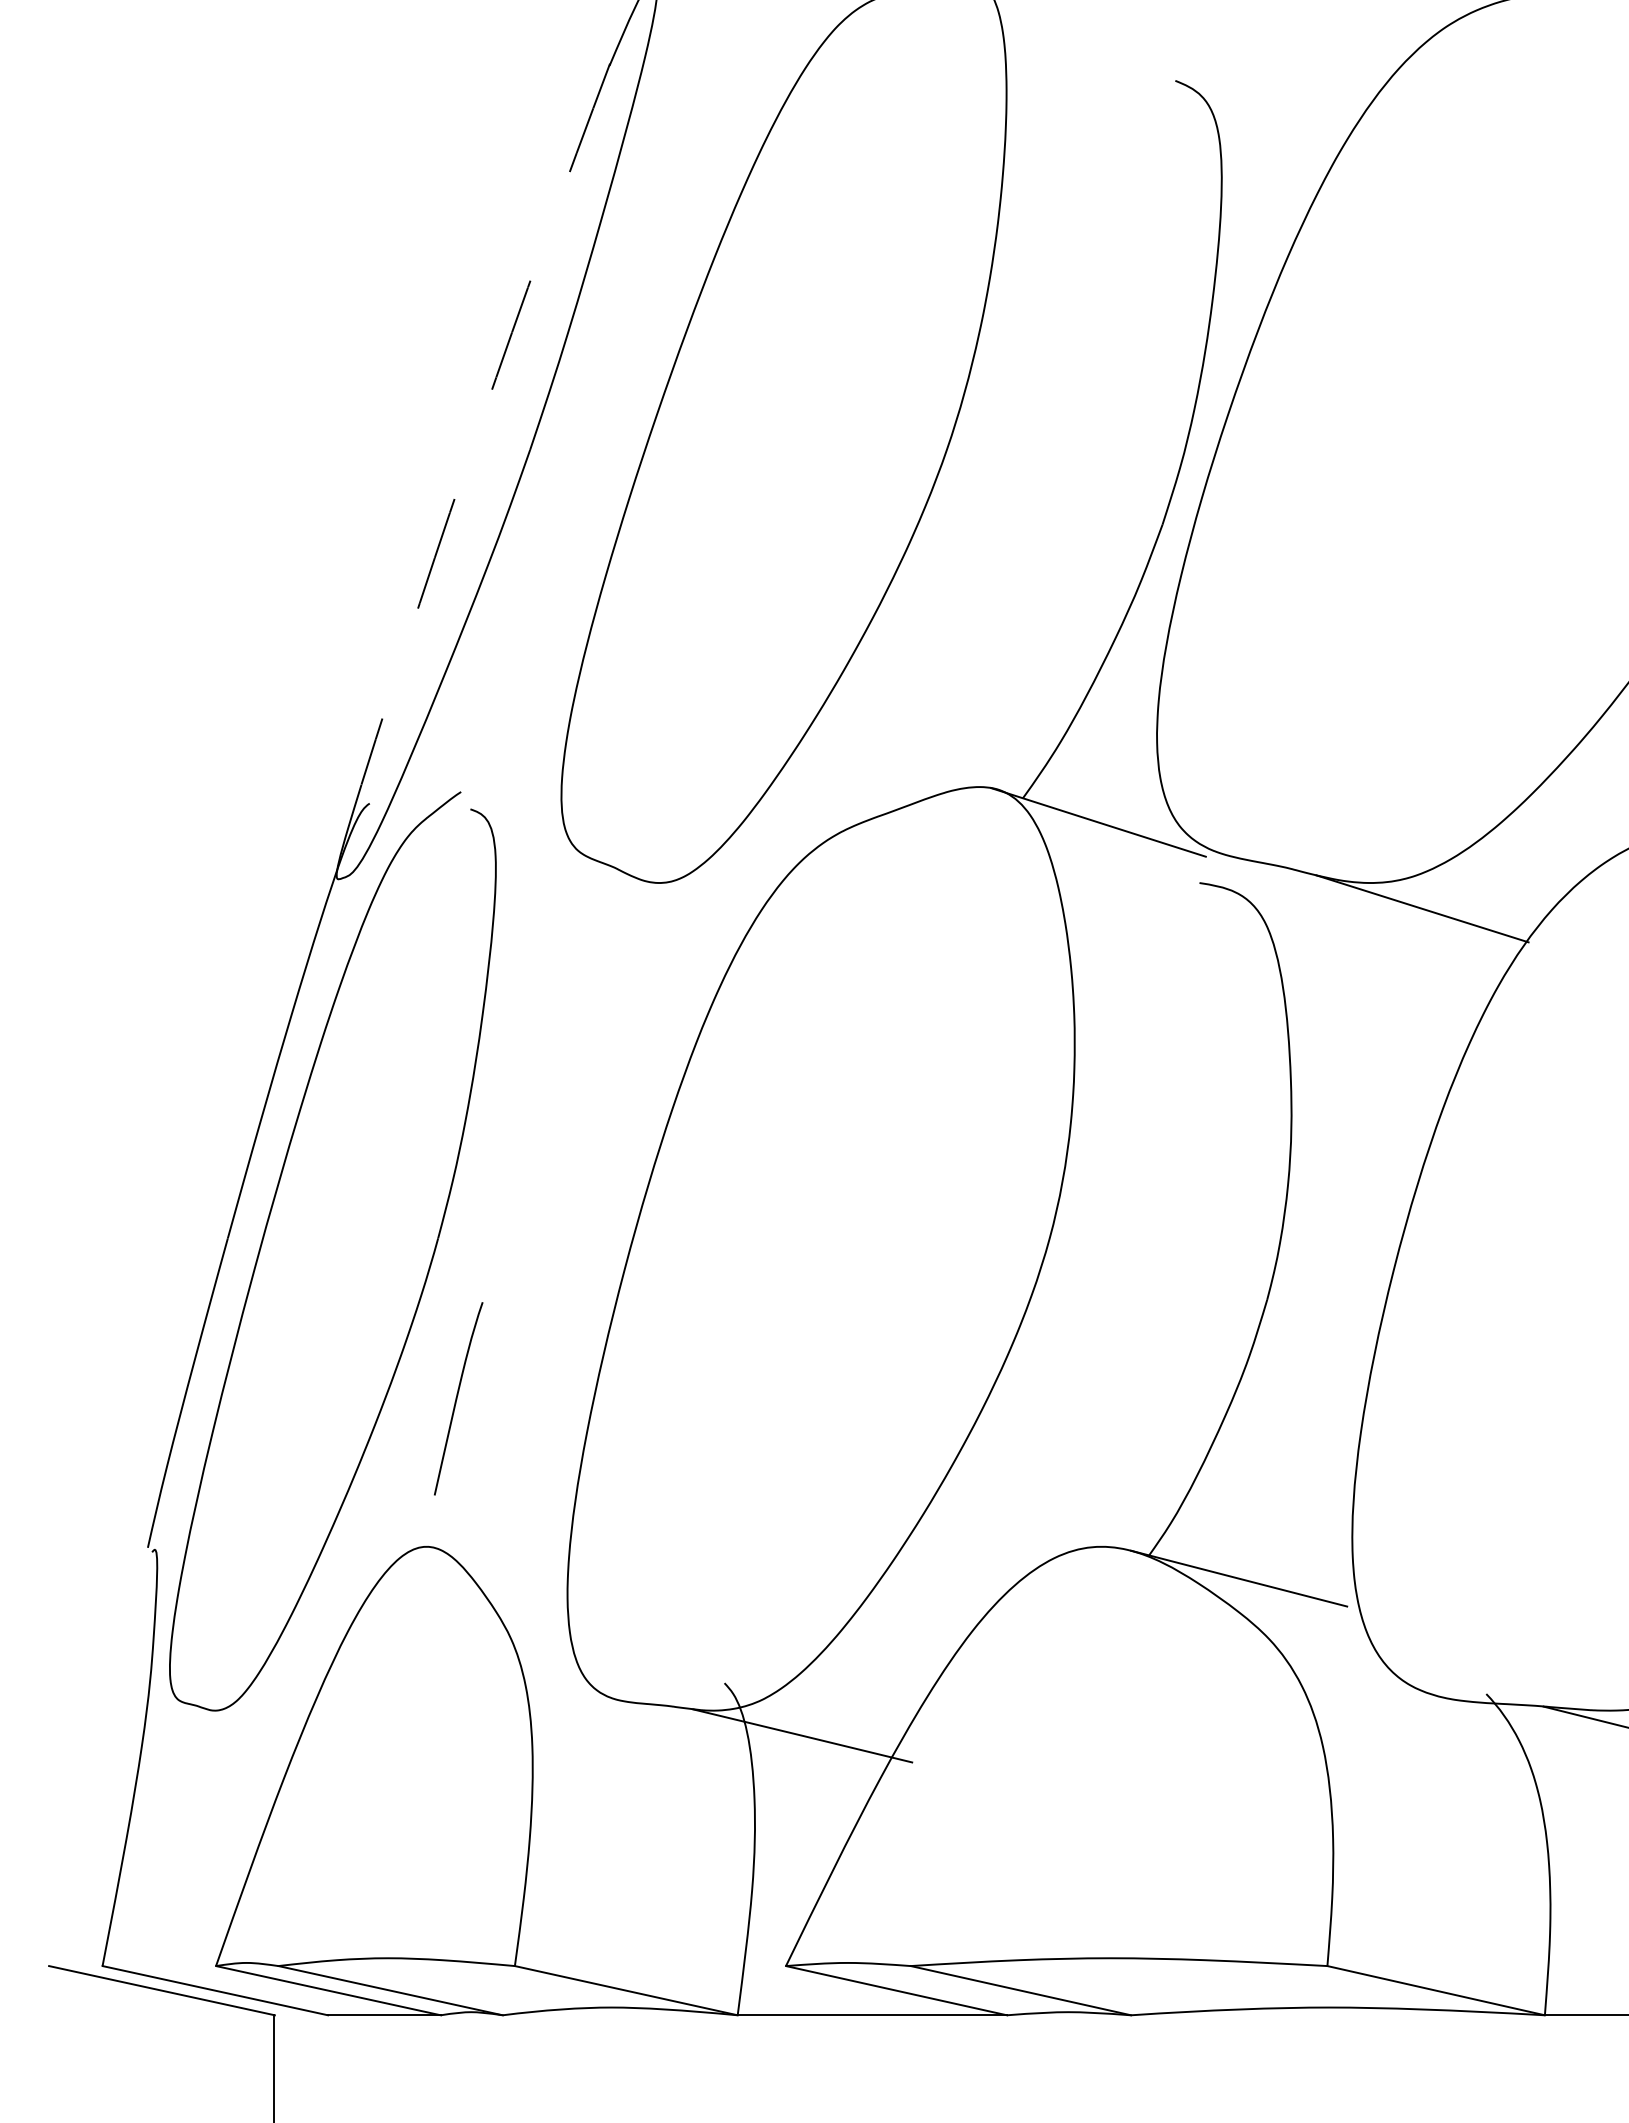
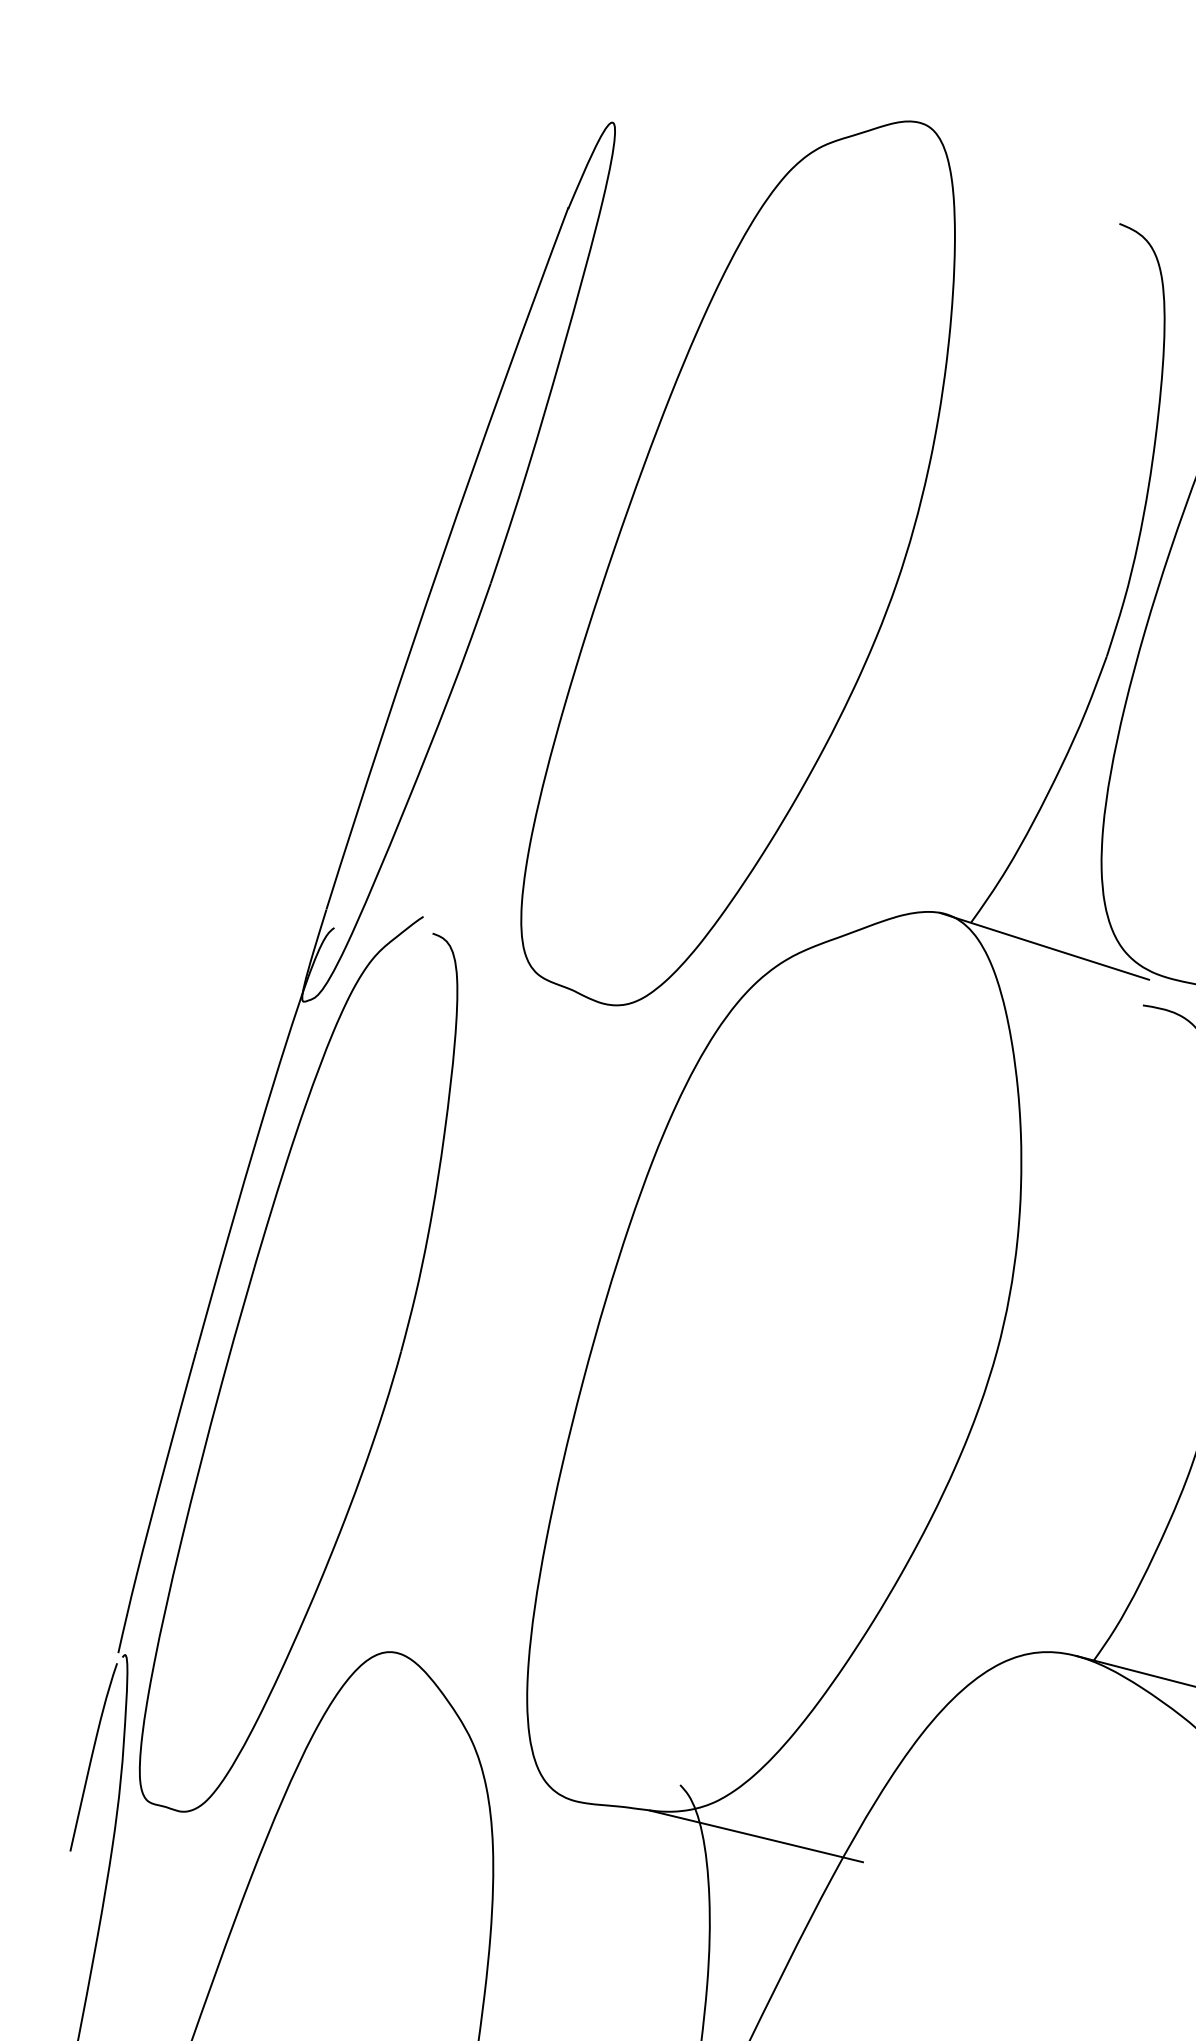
arc: (480, 422) -> (442, 556), dashed -> solid
curve: (457, 1398) -> (92, 1757), moved

